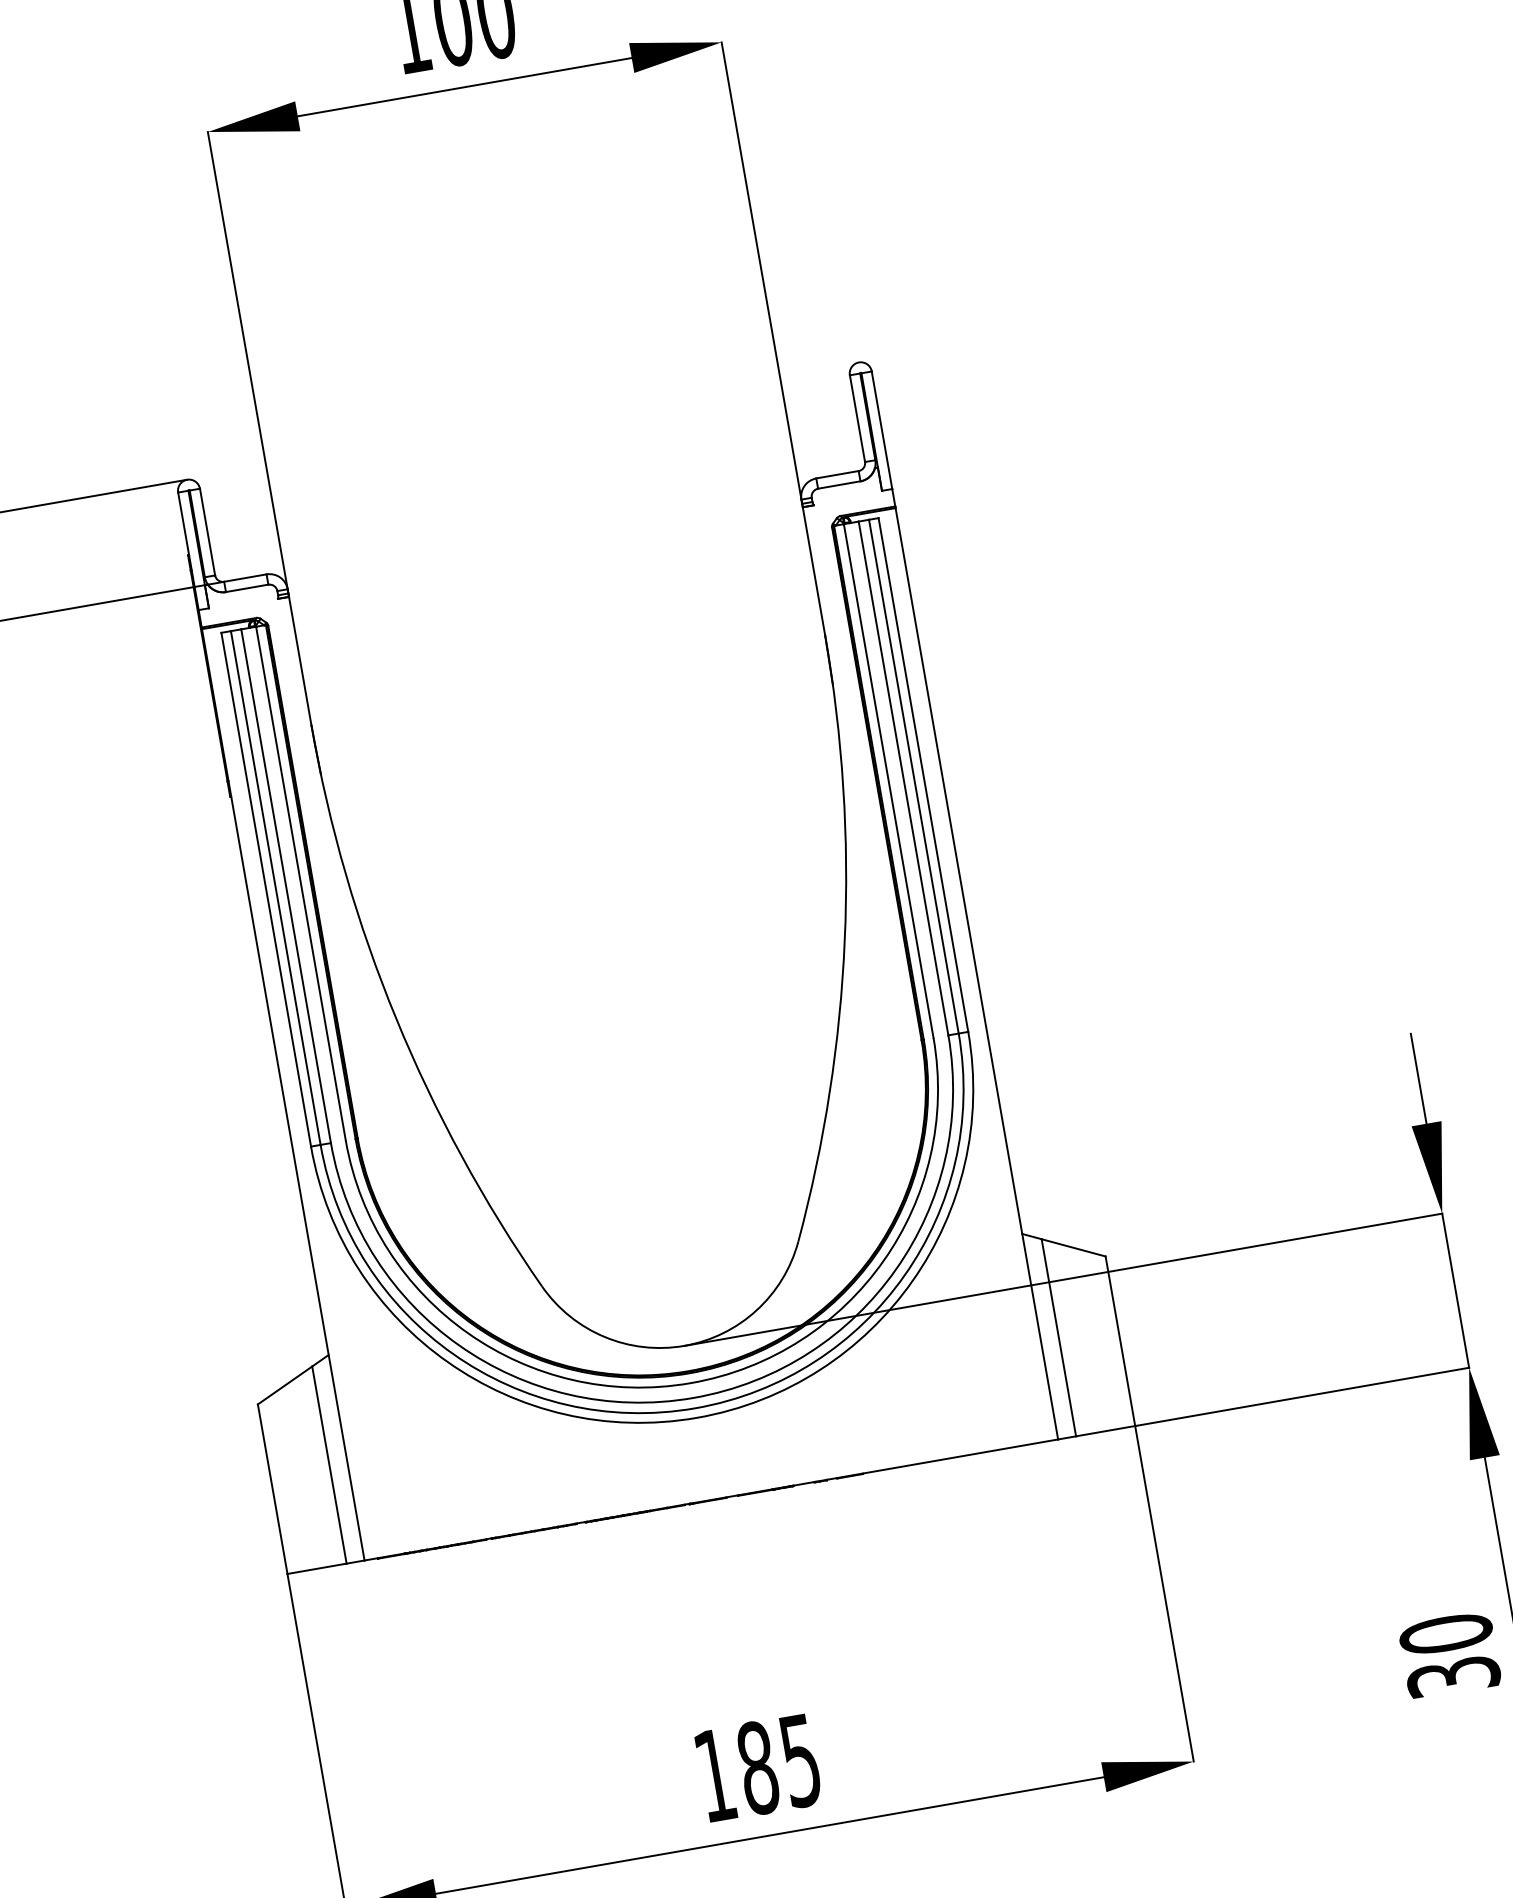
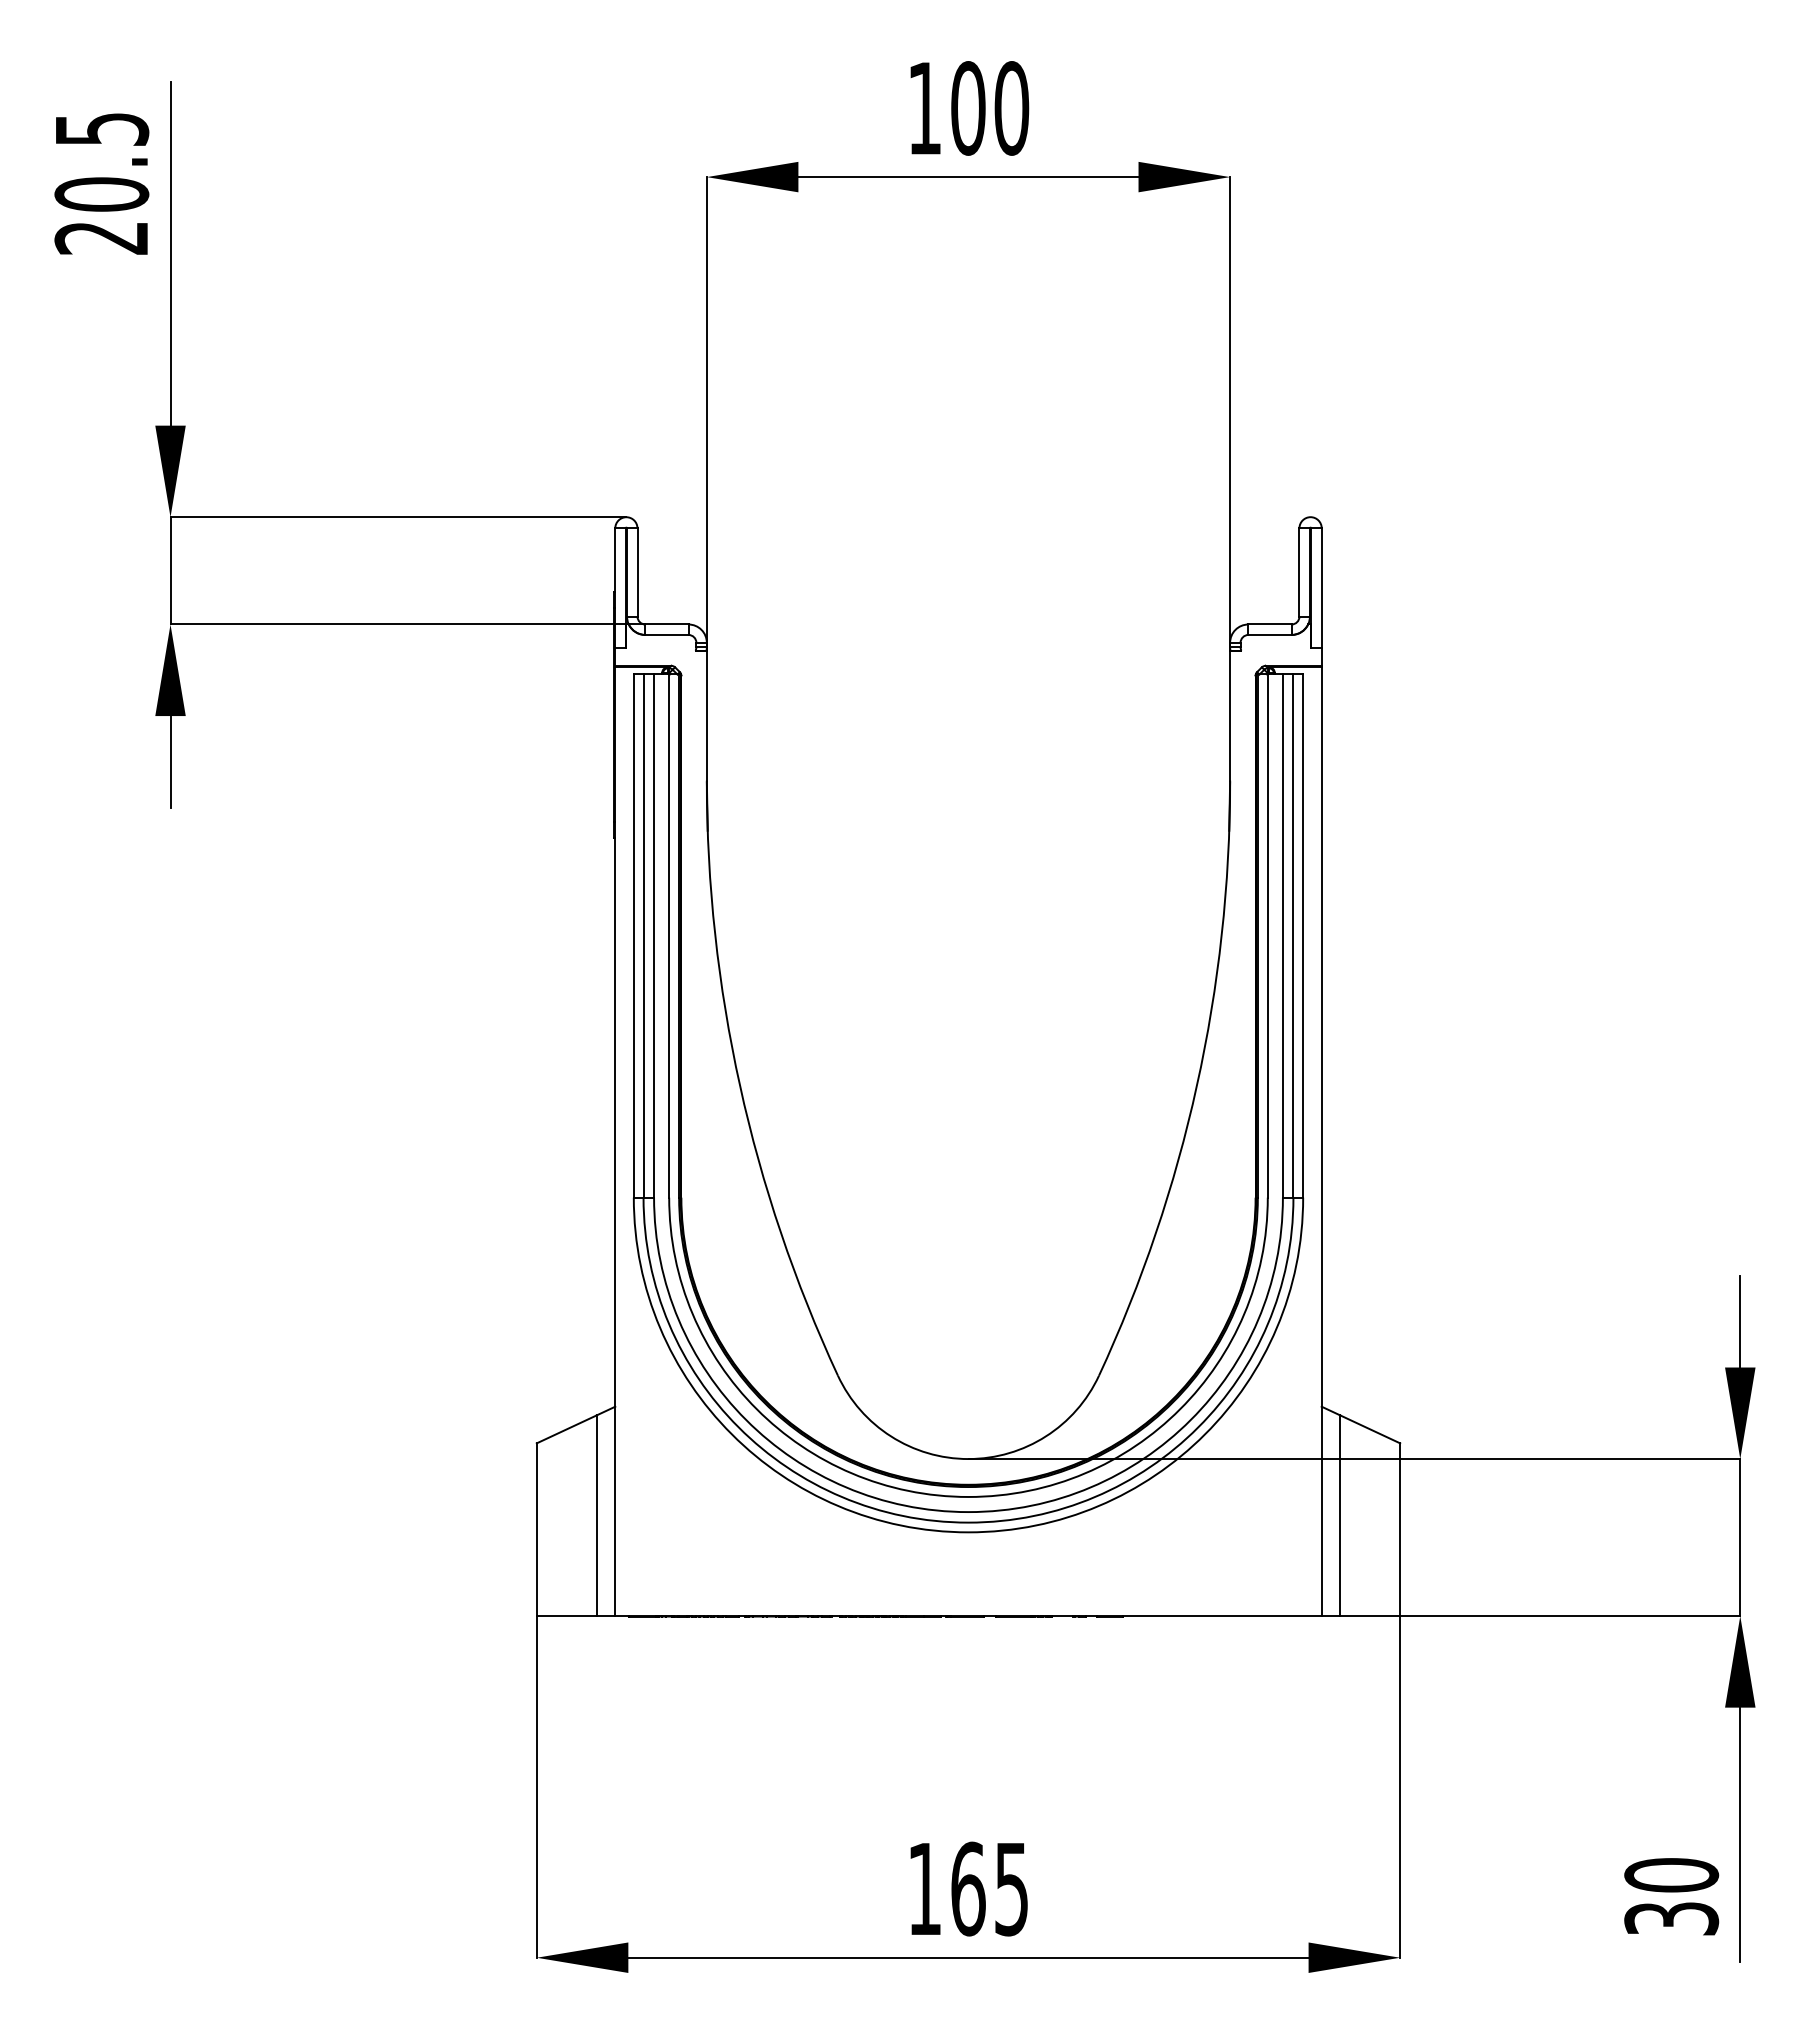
text: (758, 1767) -> (968, 1888), 185 -> 165

